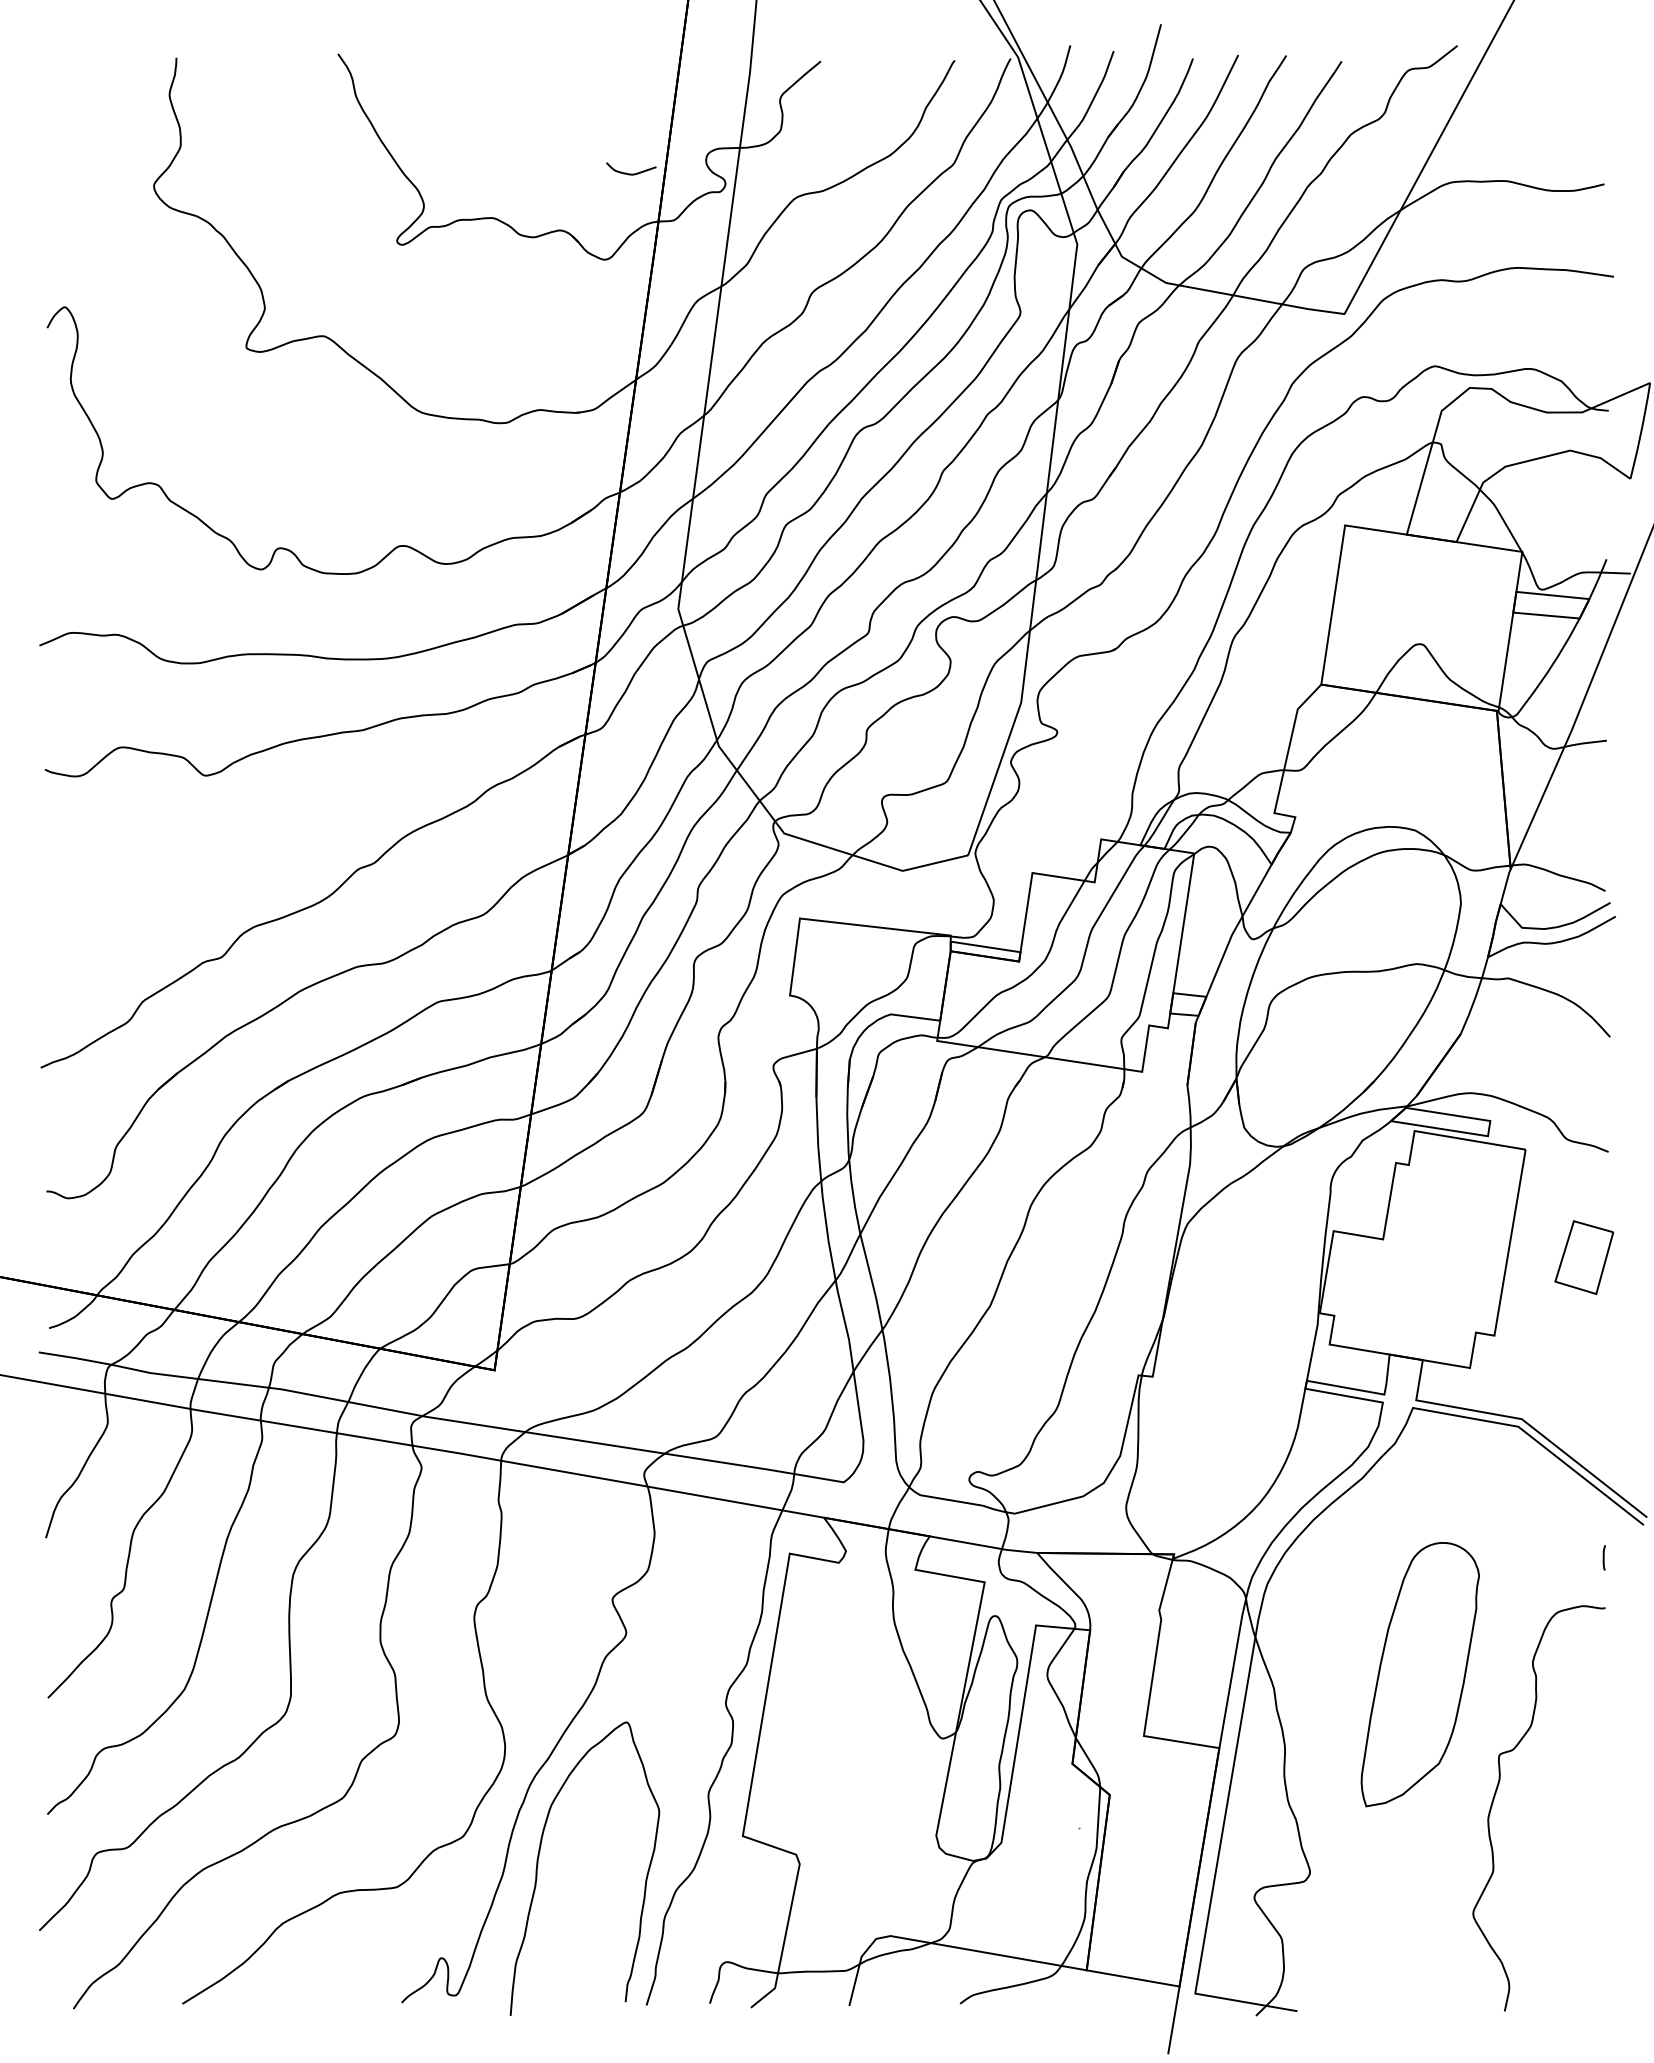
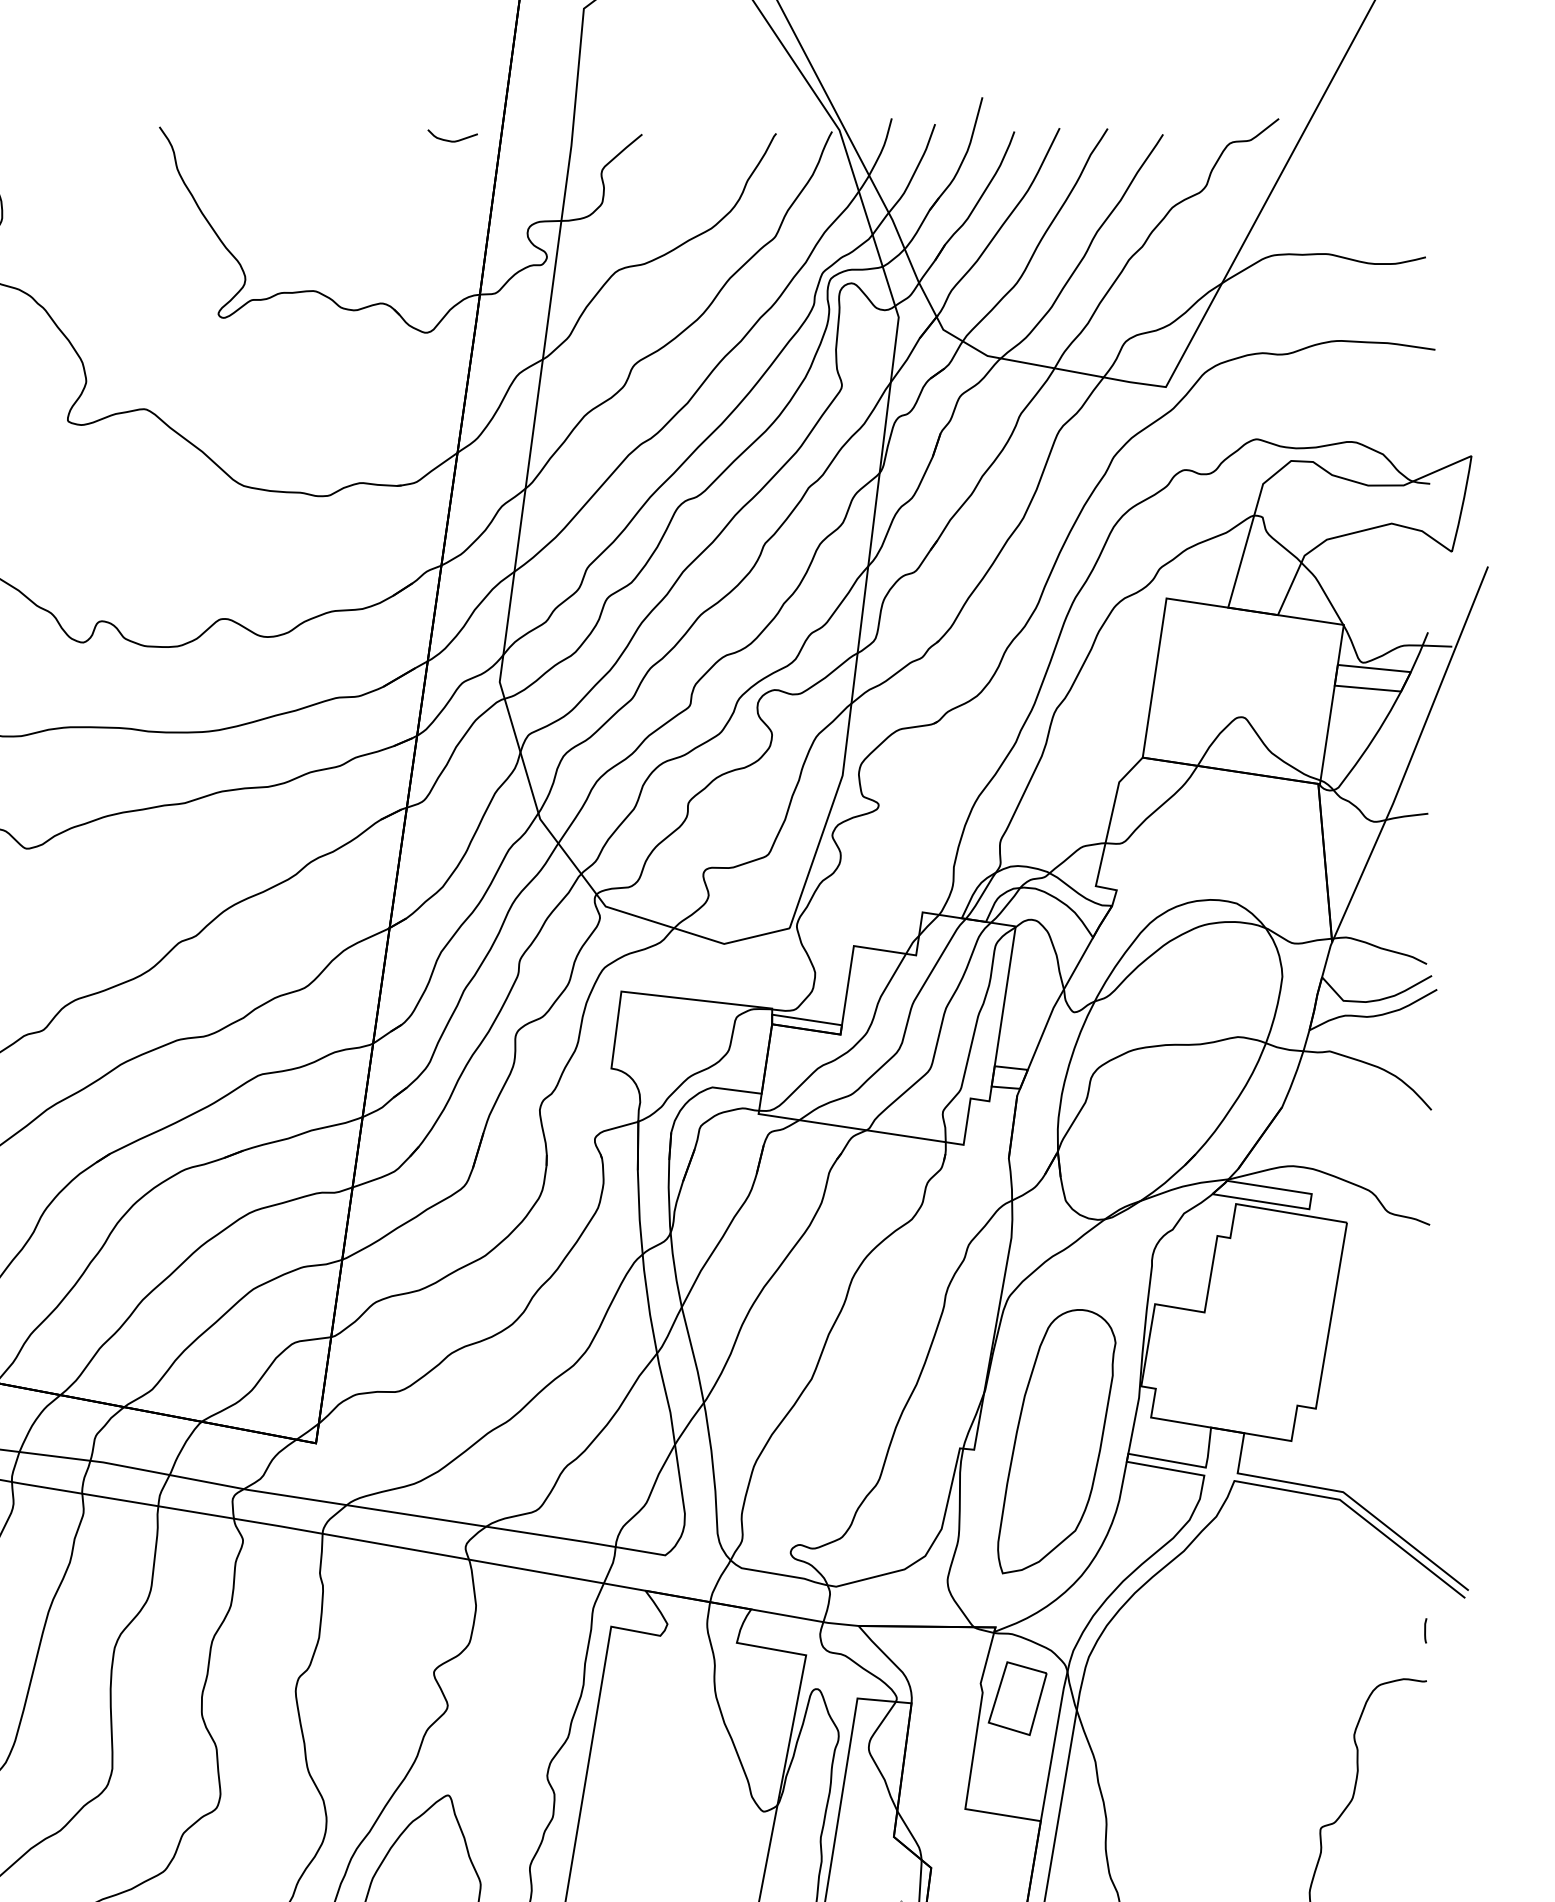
curve: (631, 173) -> (452, 140), moved
part: (1583, 1257) -> (1016, 1698), moved
part: (1419, 1674) -> (1055, 1441), moved

